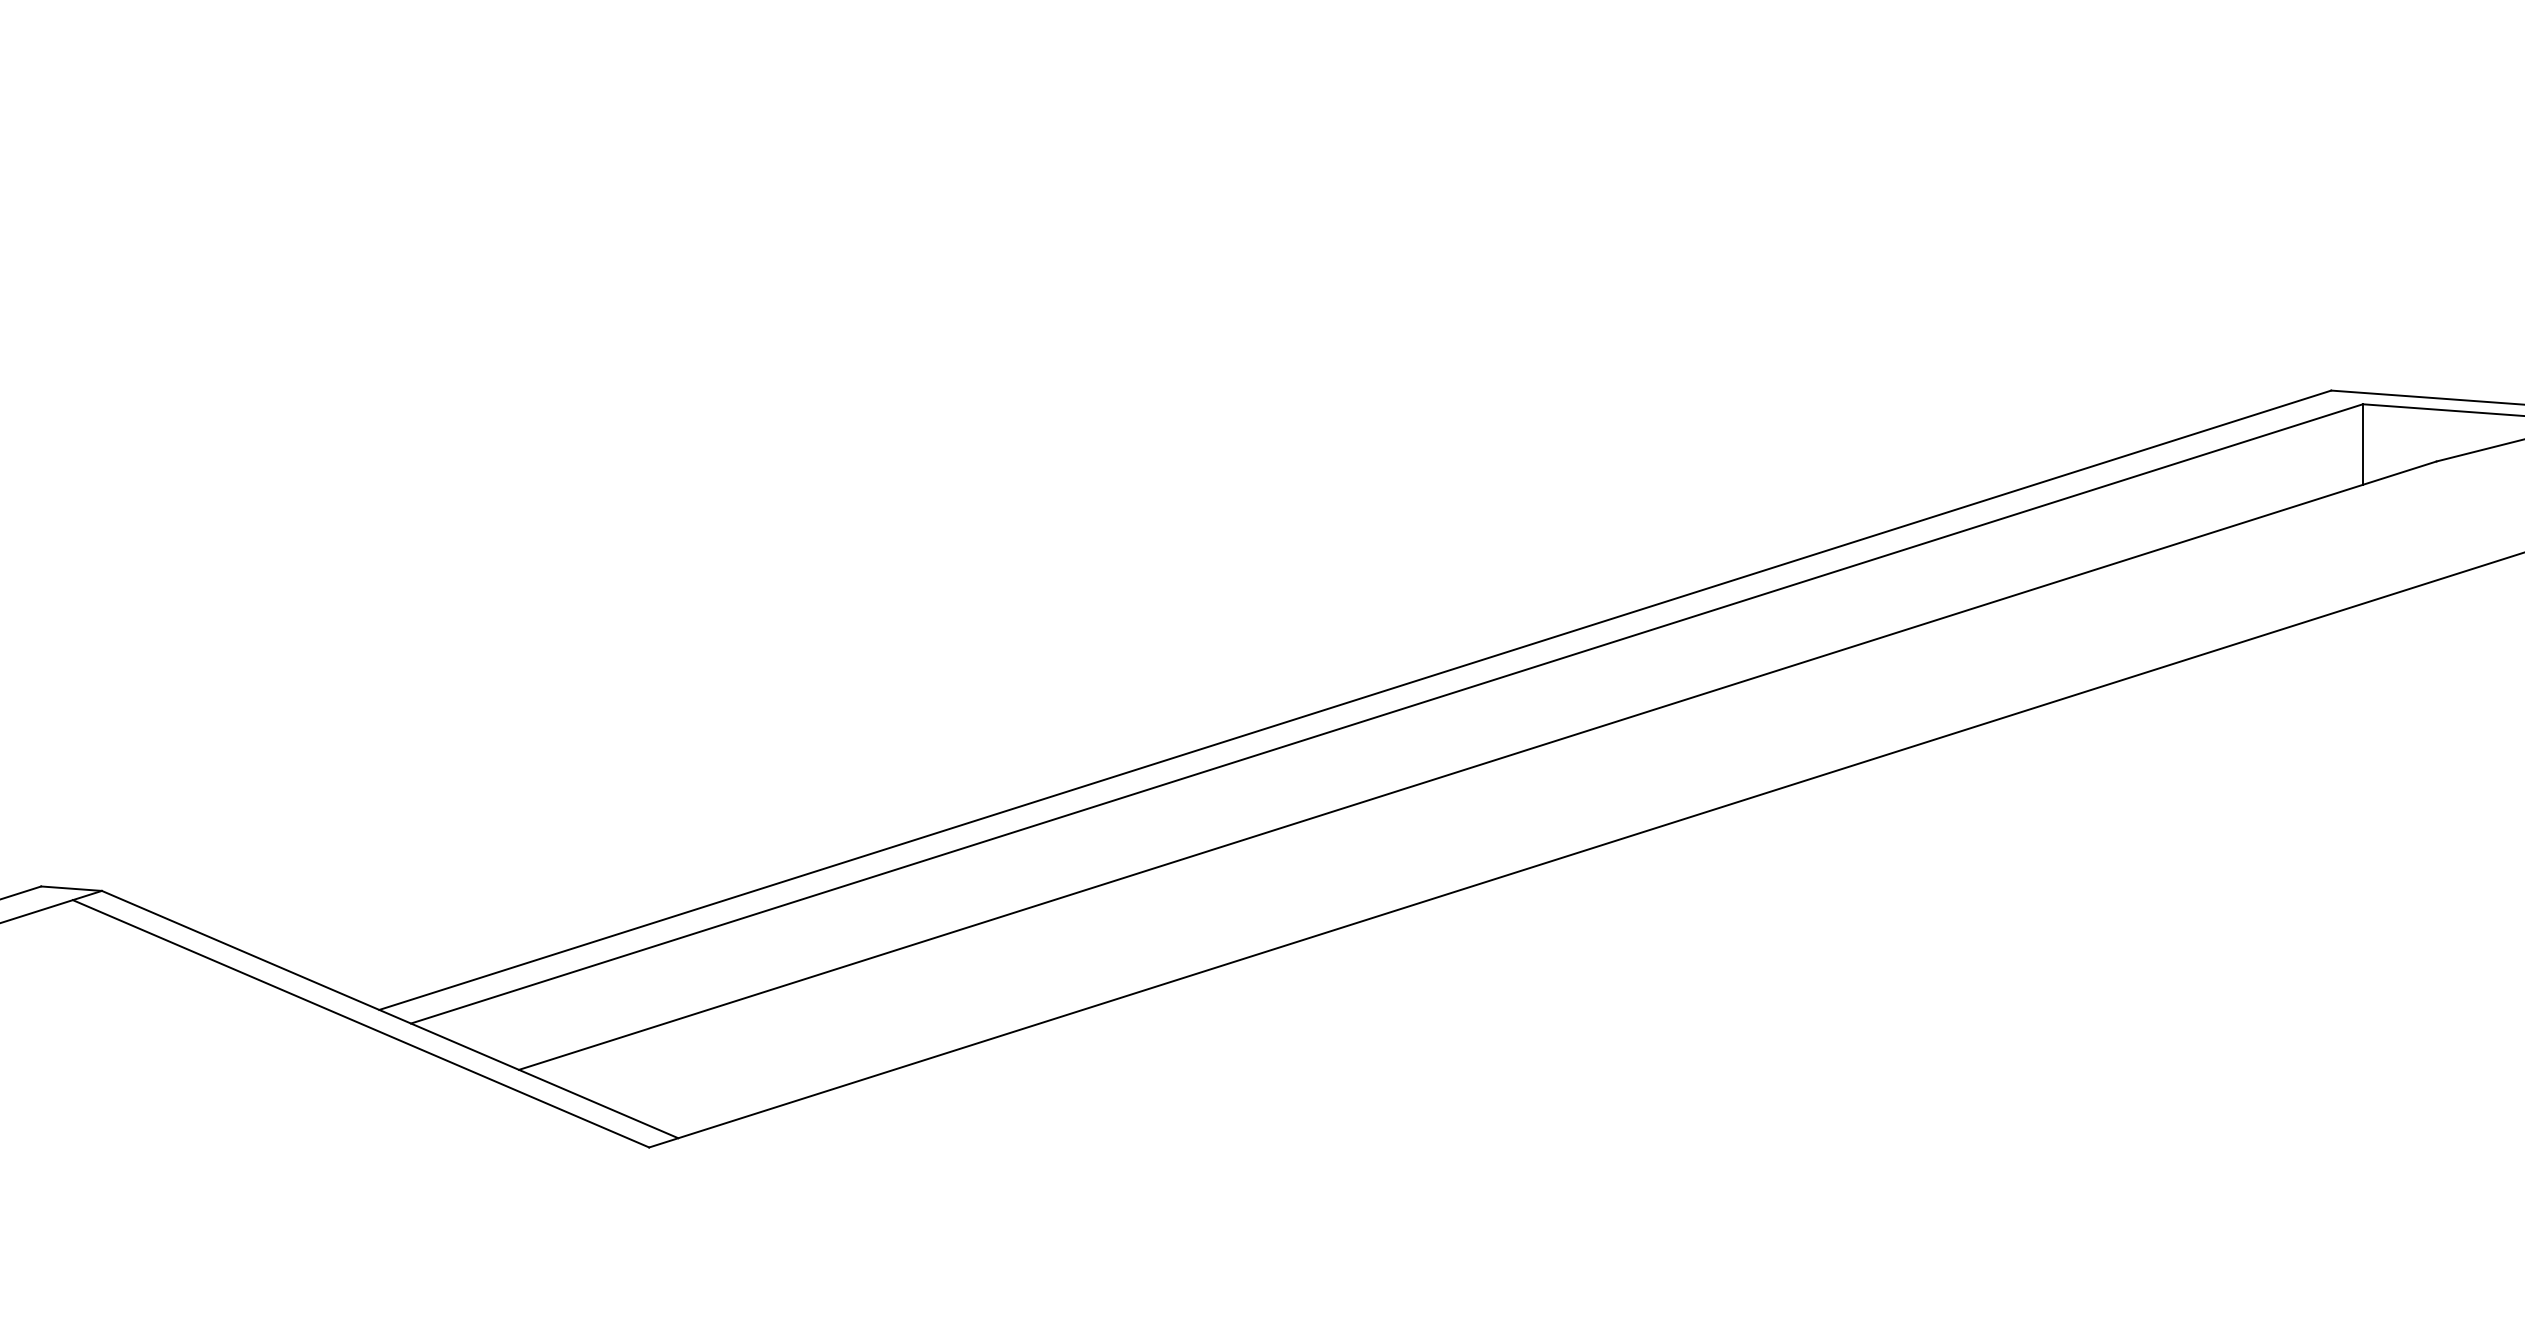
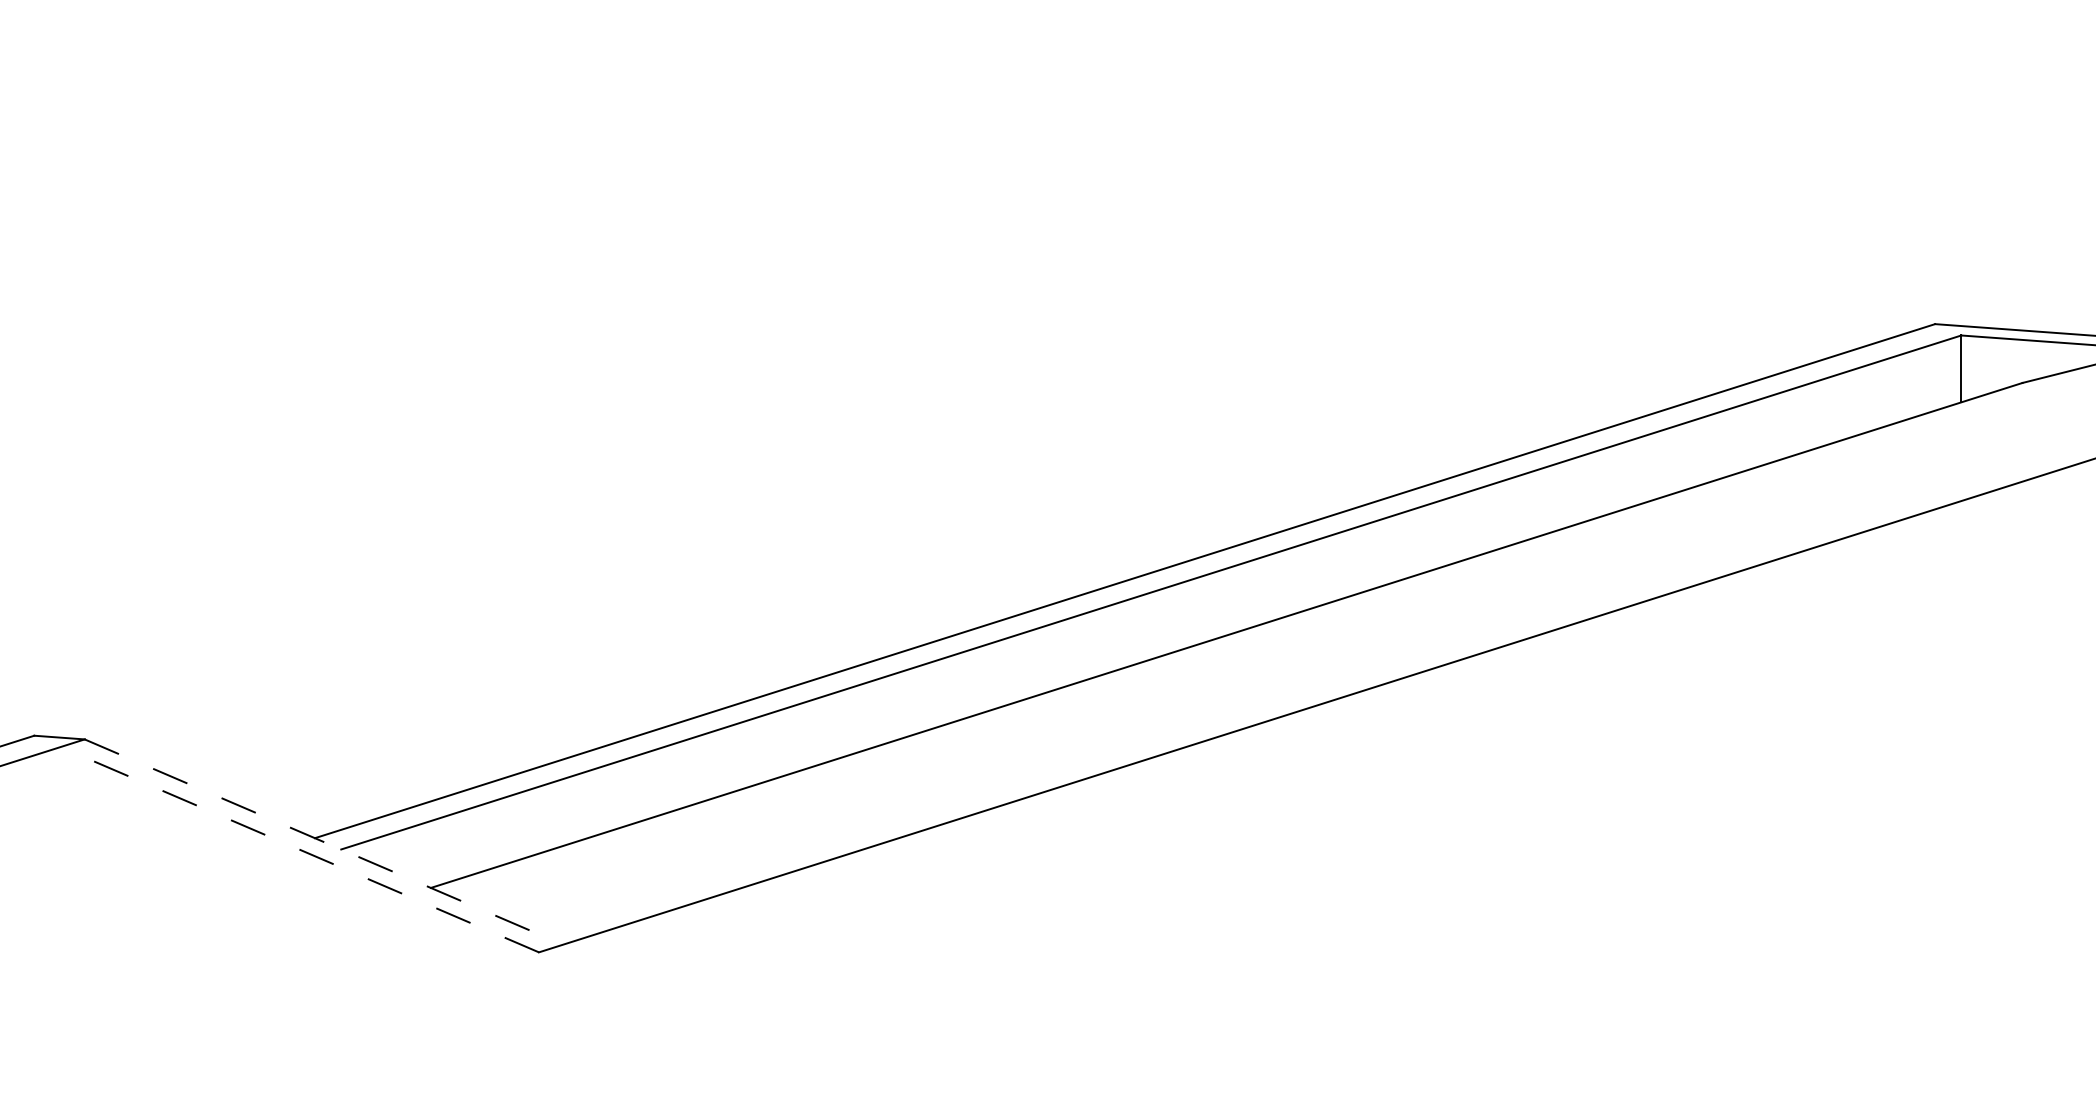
line: (390, 1015) -> (324, 842), solid -> dashed
line: (360, 1023) -> (299, 849), solid -> dashed

